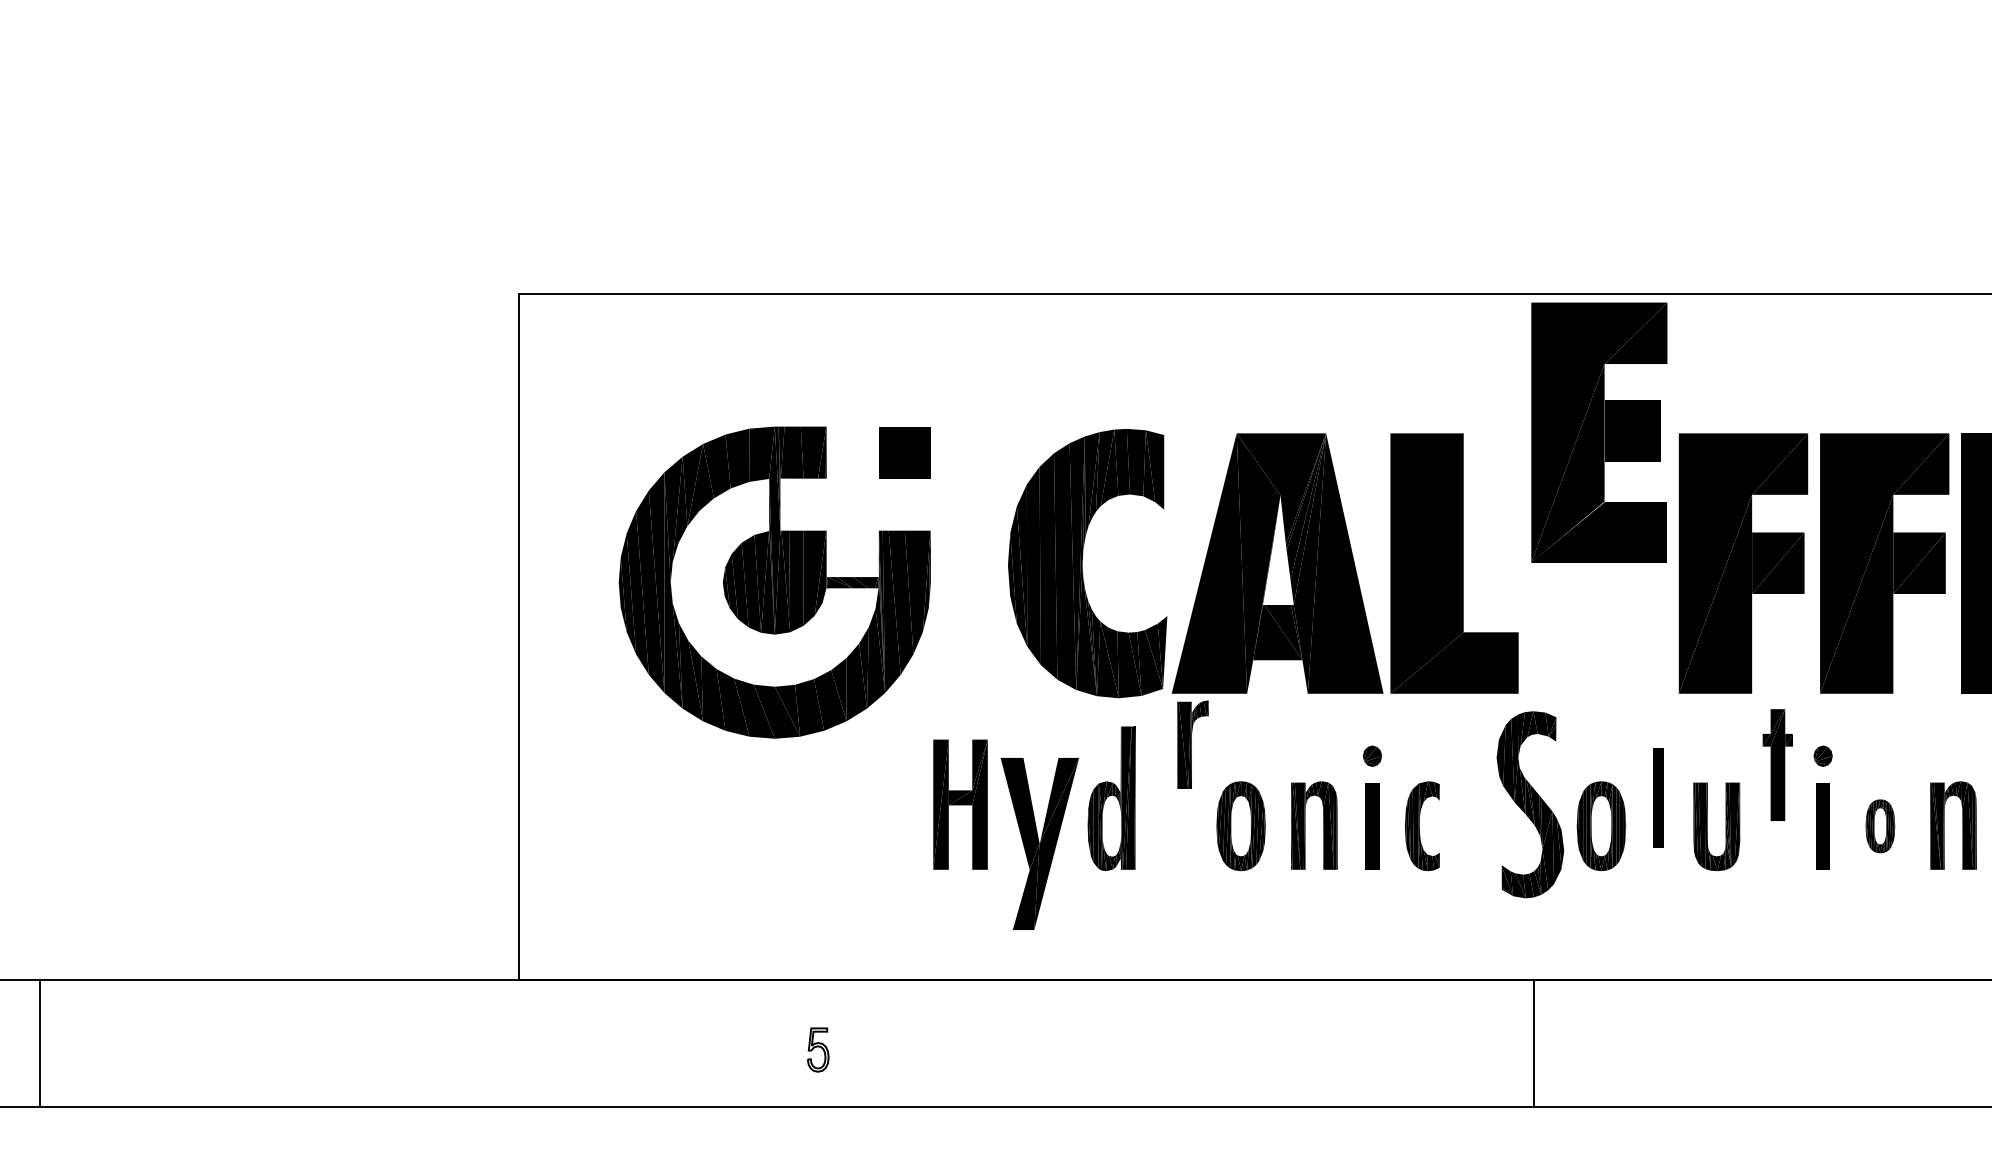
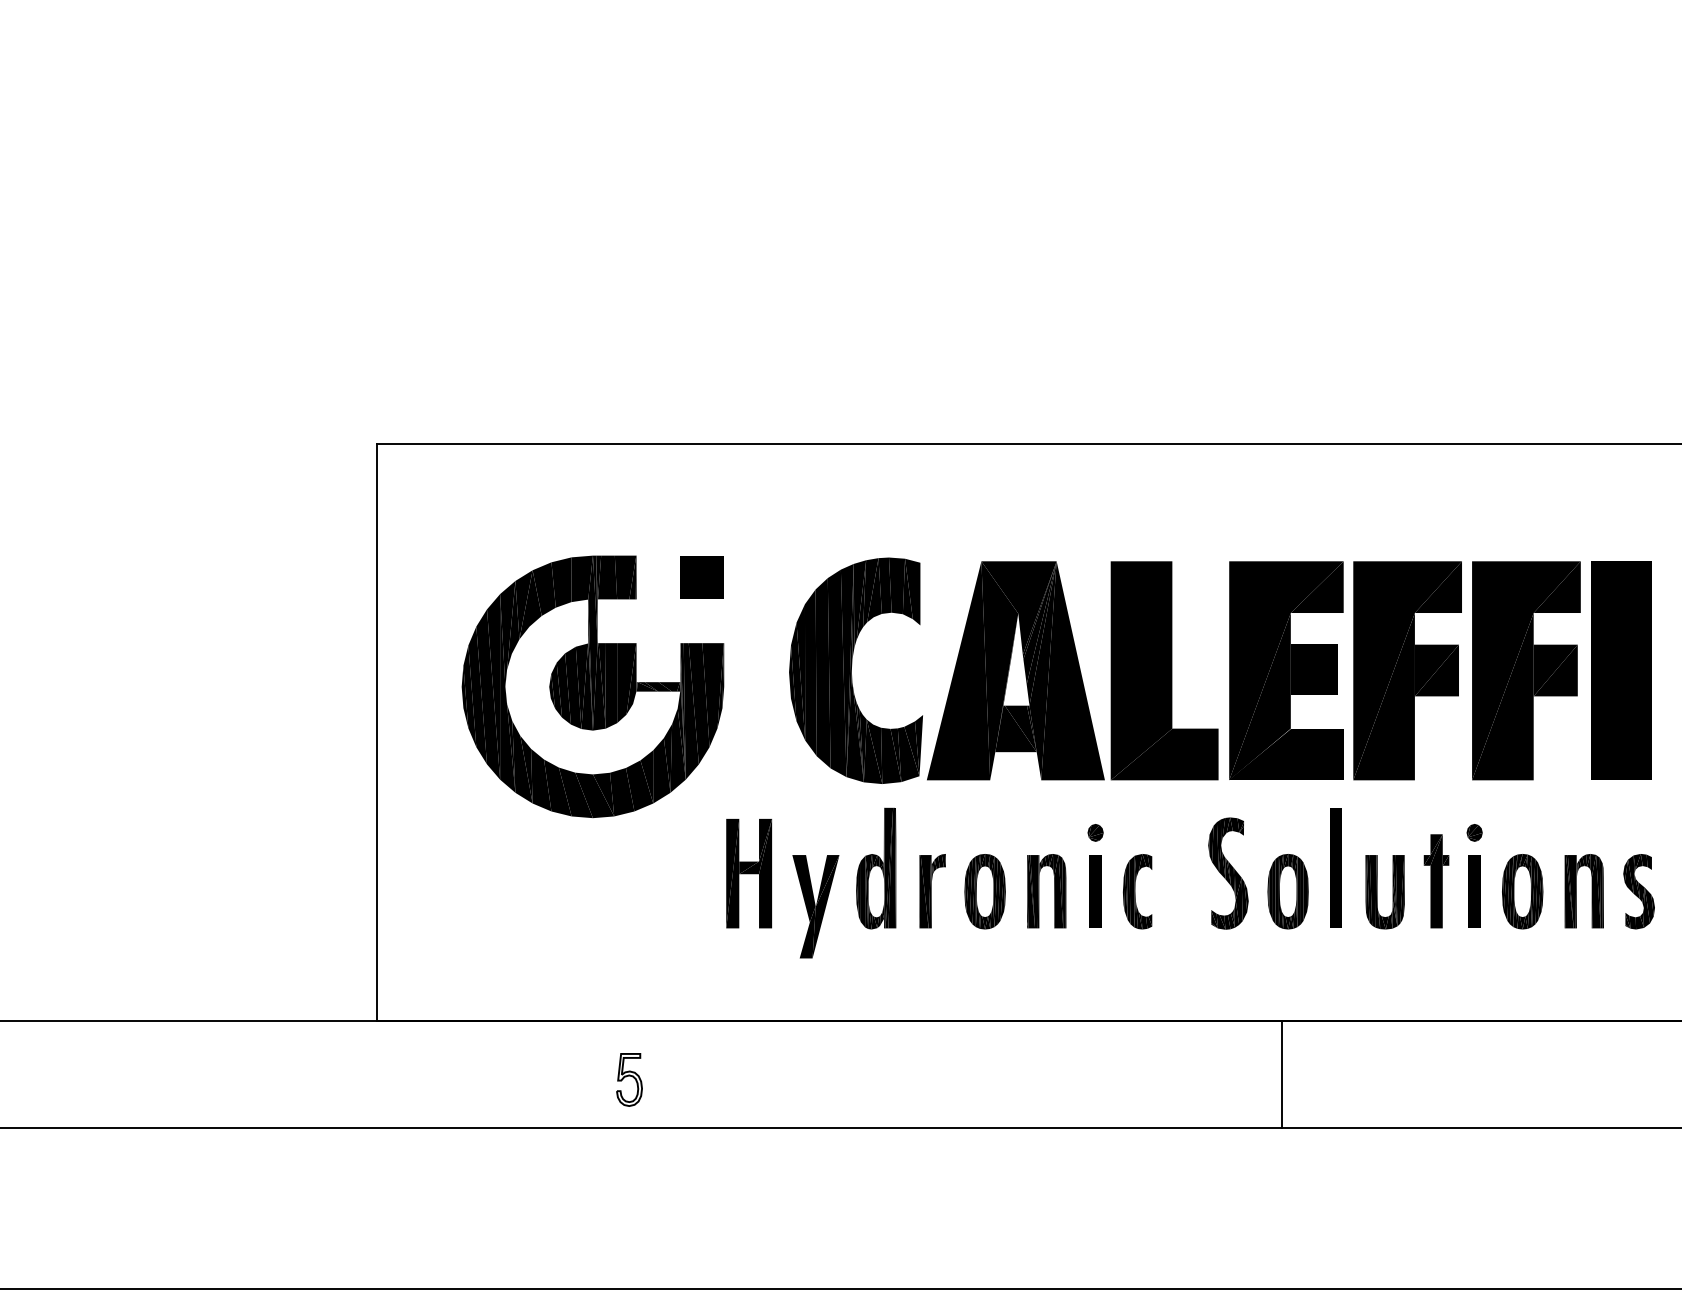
part: (1599, 432) -> (1286, 670), moved
part: (1192, 745) -> (932, 891), moved
part: (1777, 765) -> (1436, 881), moved
part: (1657, 797) -> (1335, 867), size x1.43
part: (1530, 804) -> (1228, 873), size x0.71
part: (1880, 825) -> (1522, 891), size x1.67
part: (1039, 843) -> (815, 906), size x0.71
line: (1534, 1043) -> (1282, 1074), moved
part: (818, 1049) -> (629, 1079), size x1.43

